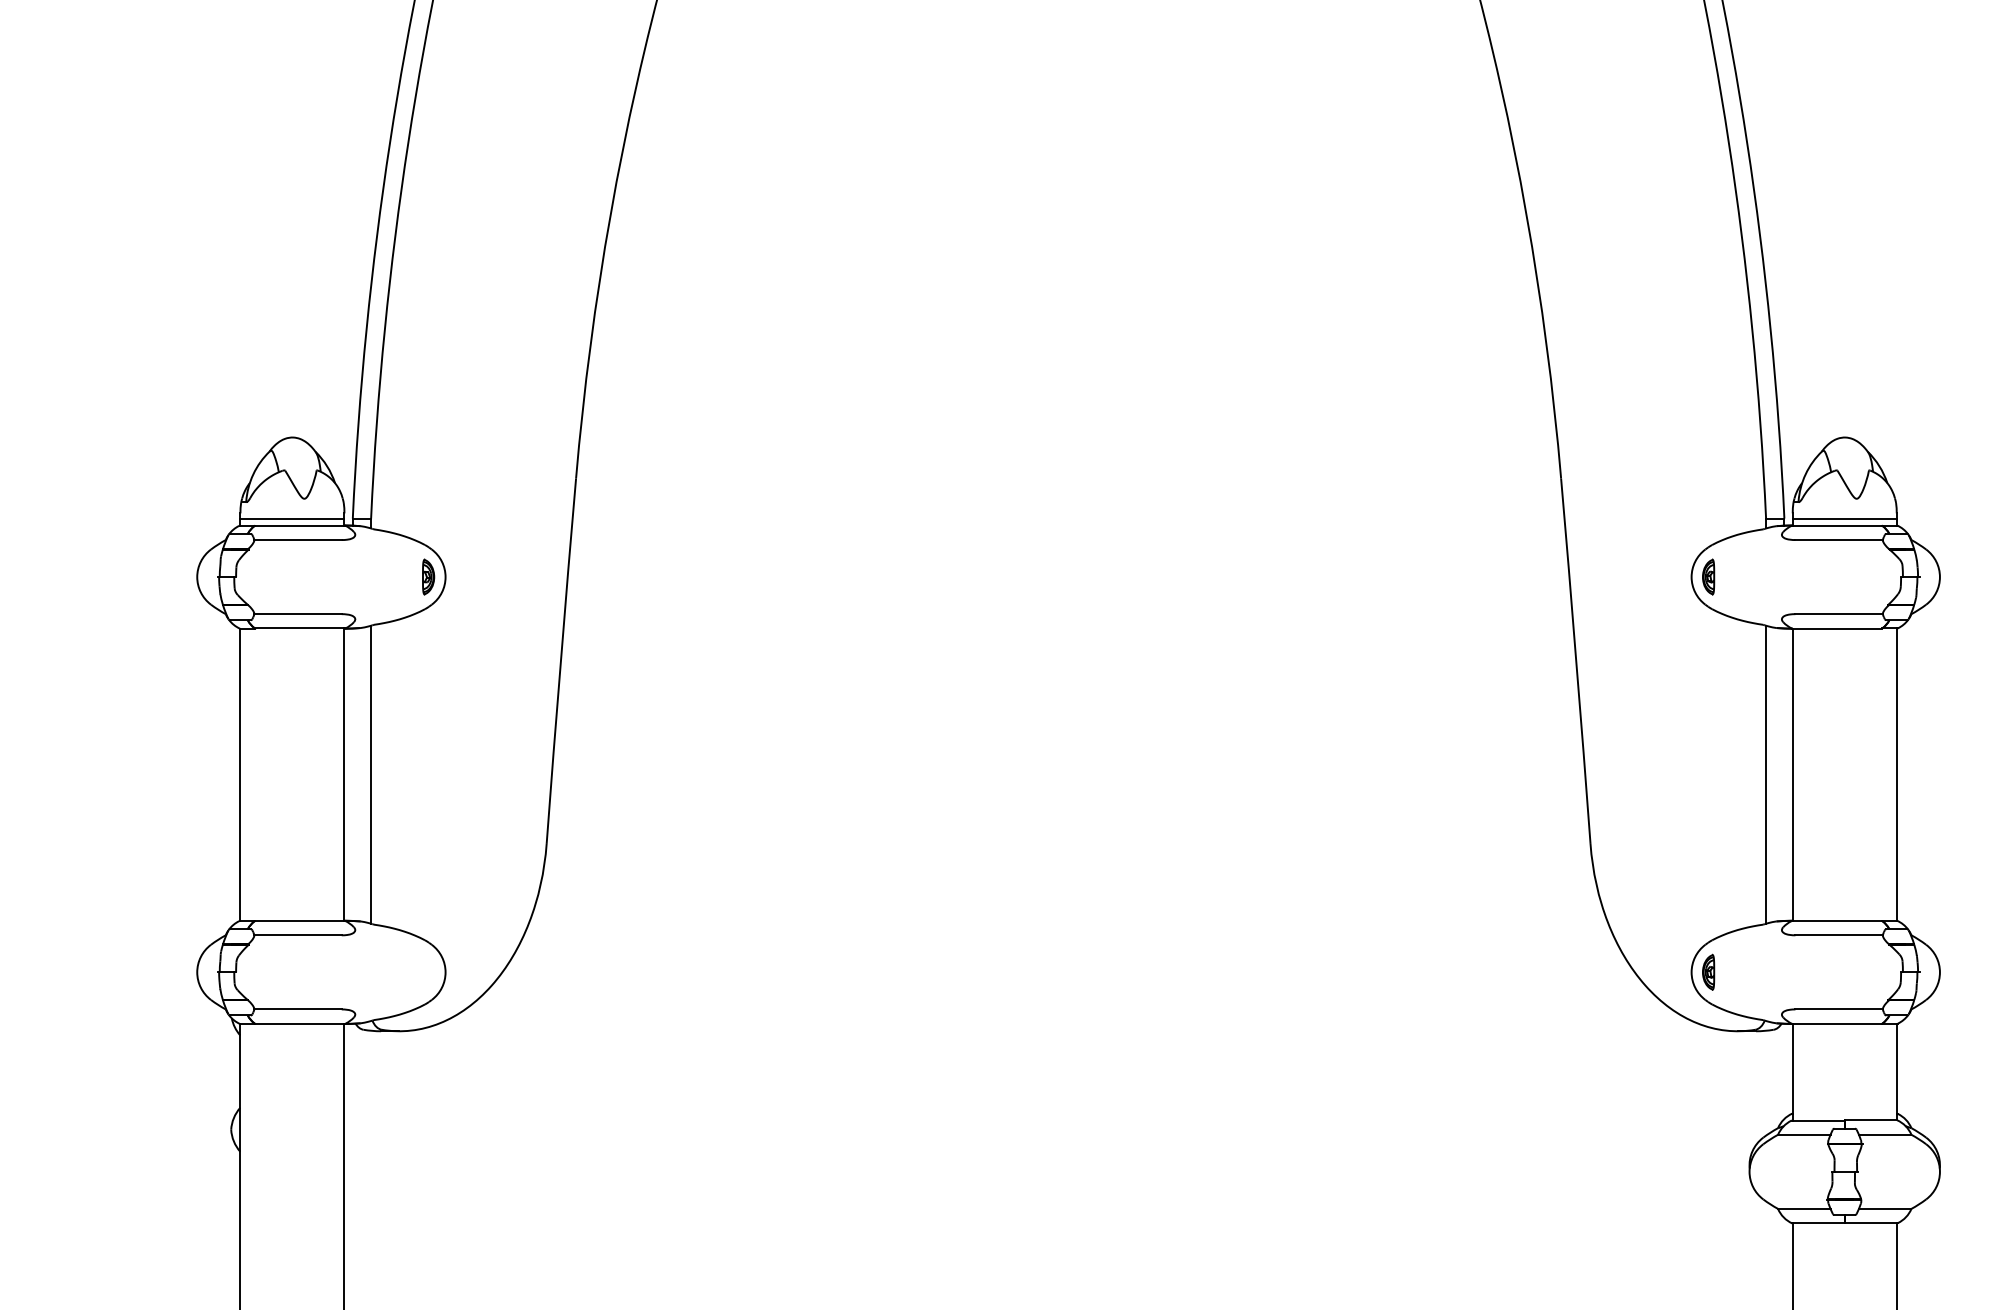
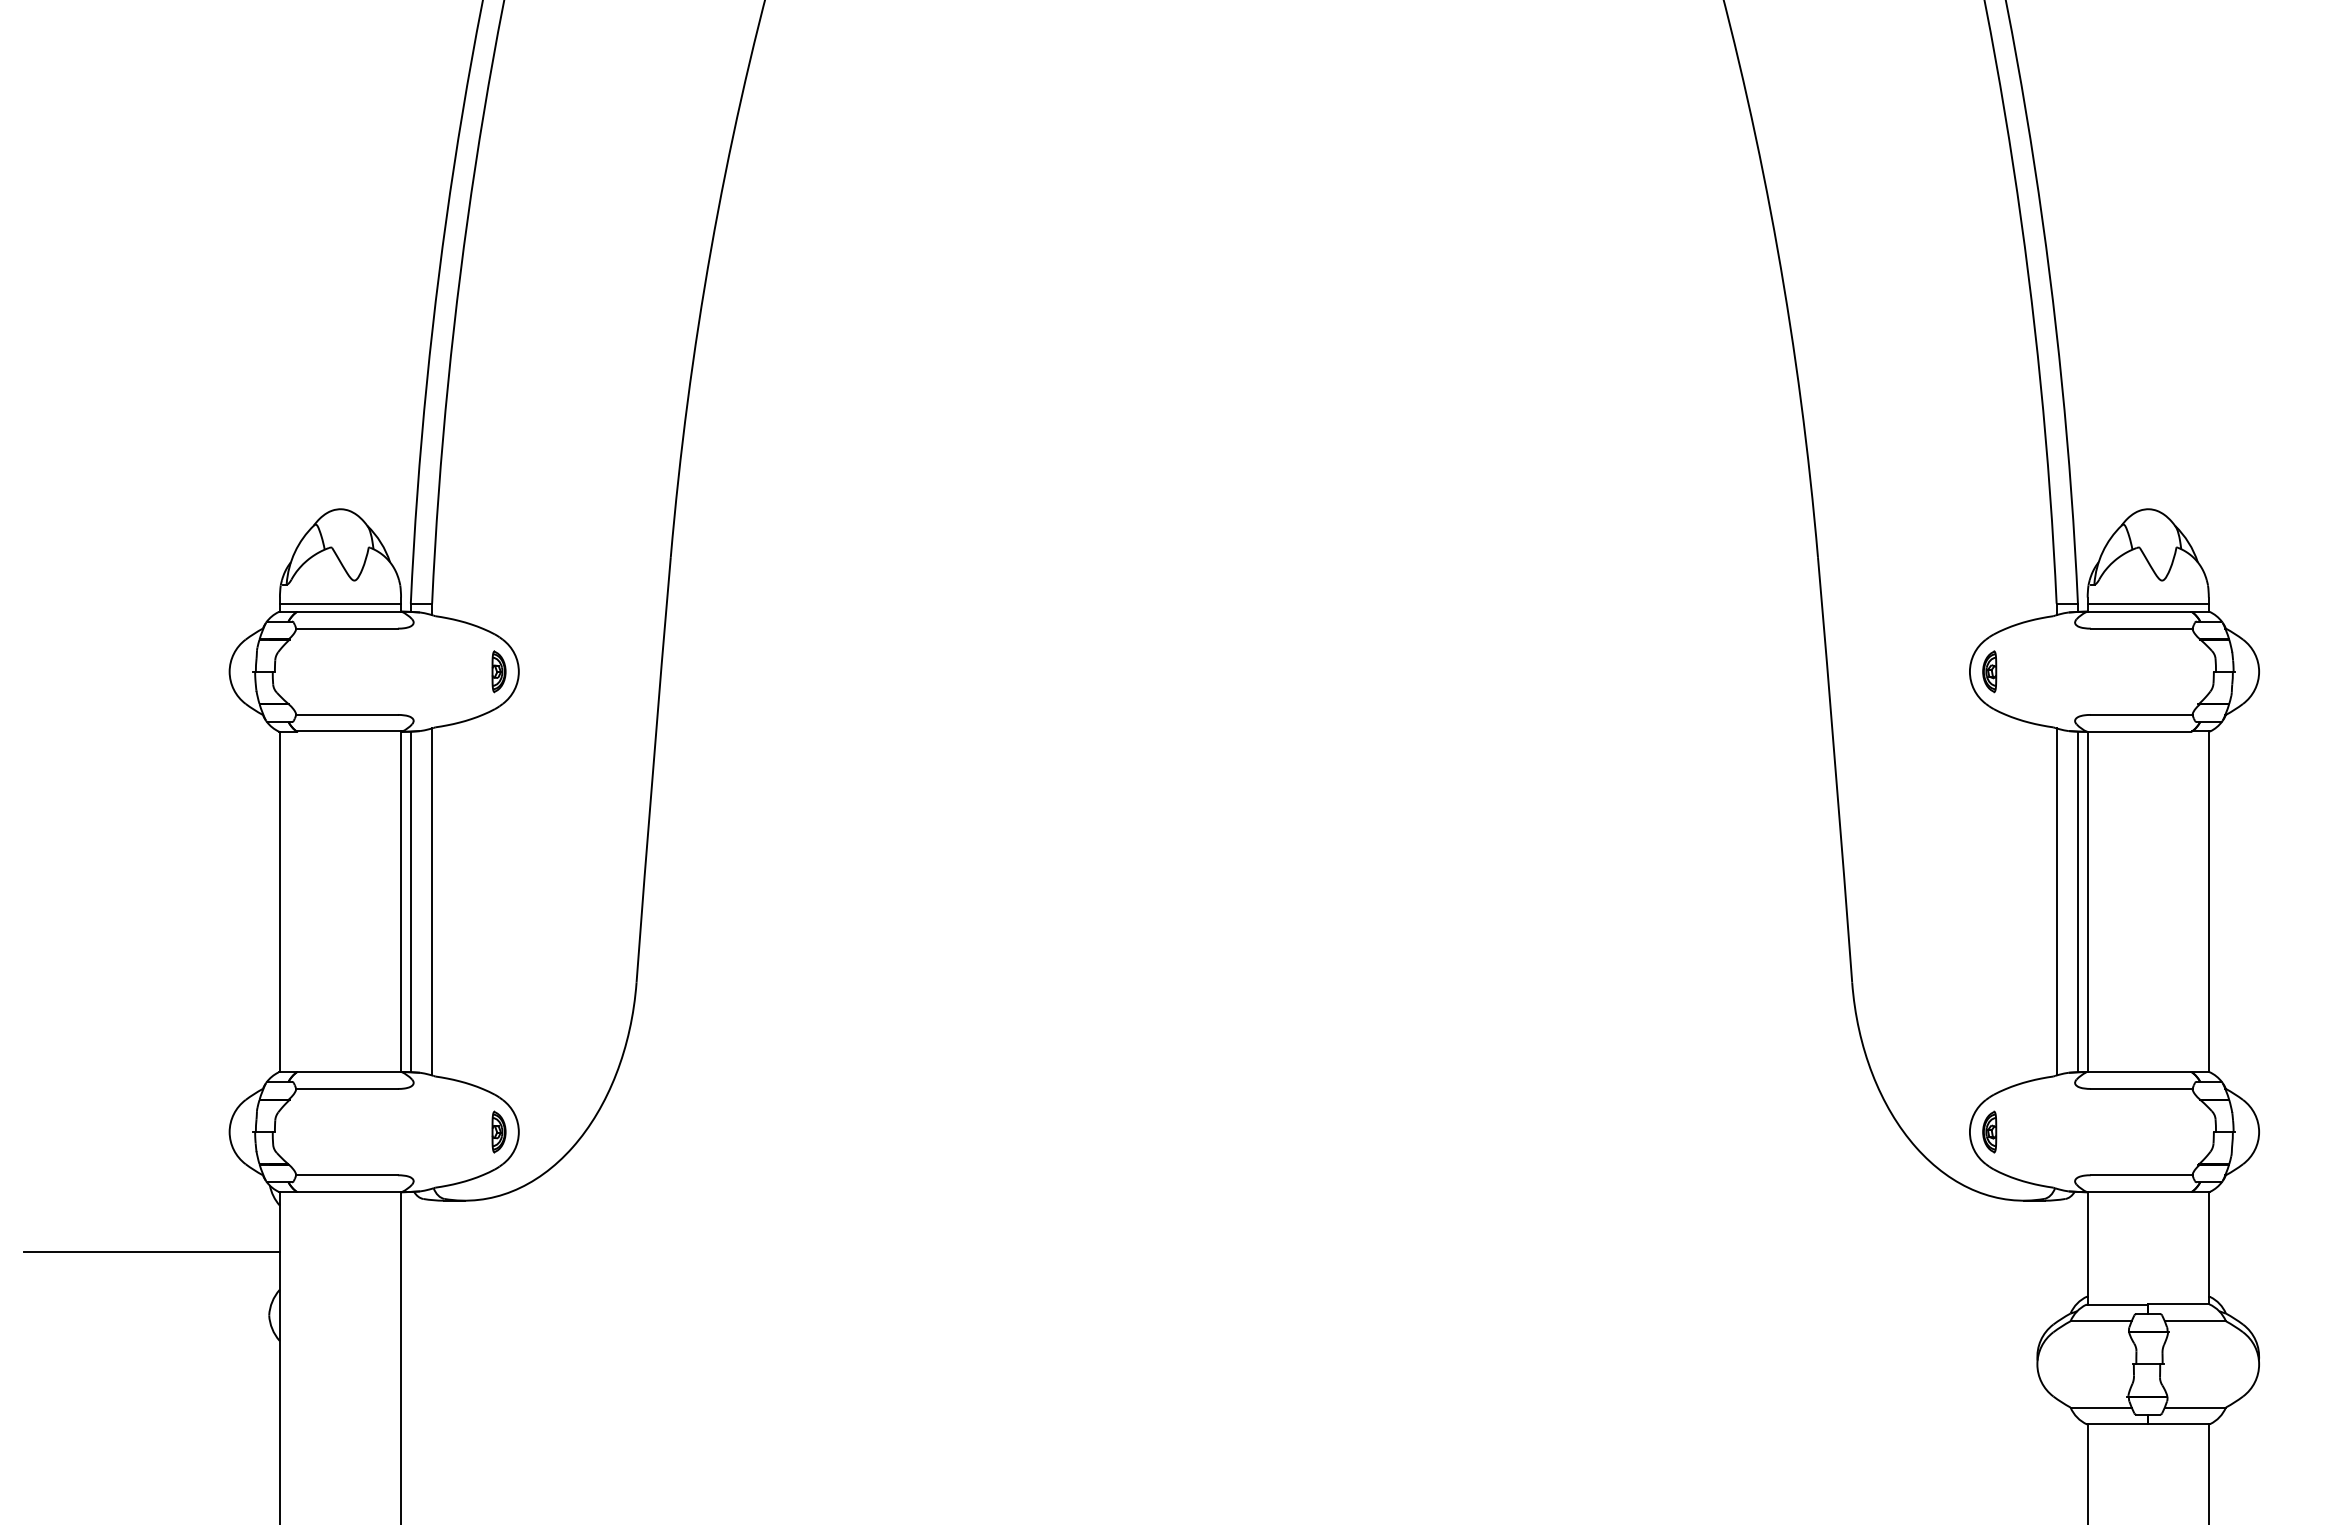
line: (352, 774) -> (410, 901), added
line: (1783, 774) -> (2077, 901), added
part: (428, 971) -> (498, 1131), added
line: (130, 1075) -> (151, 1252), added

